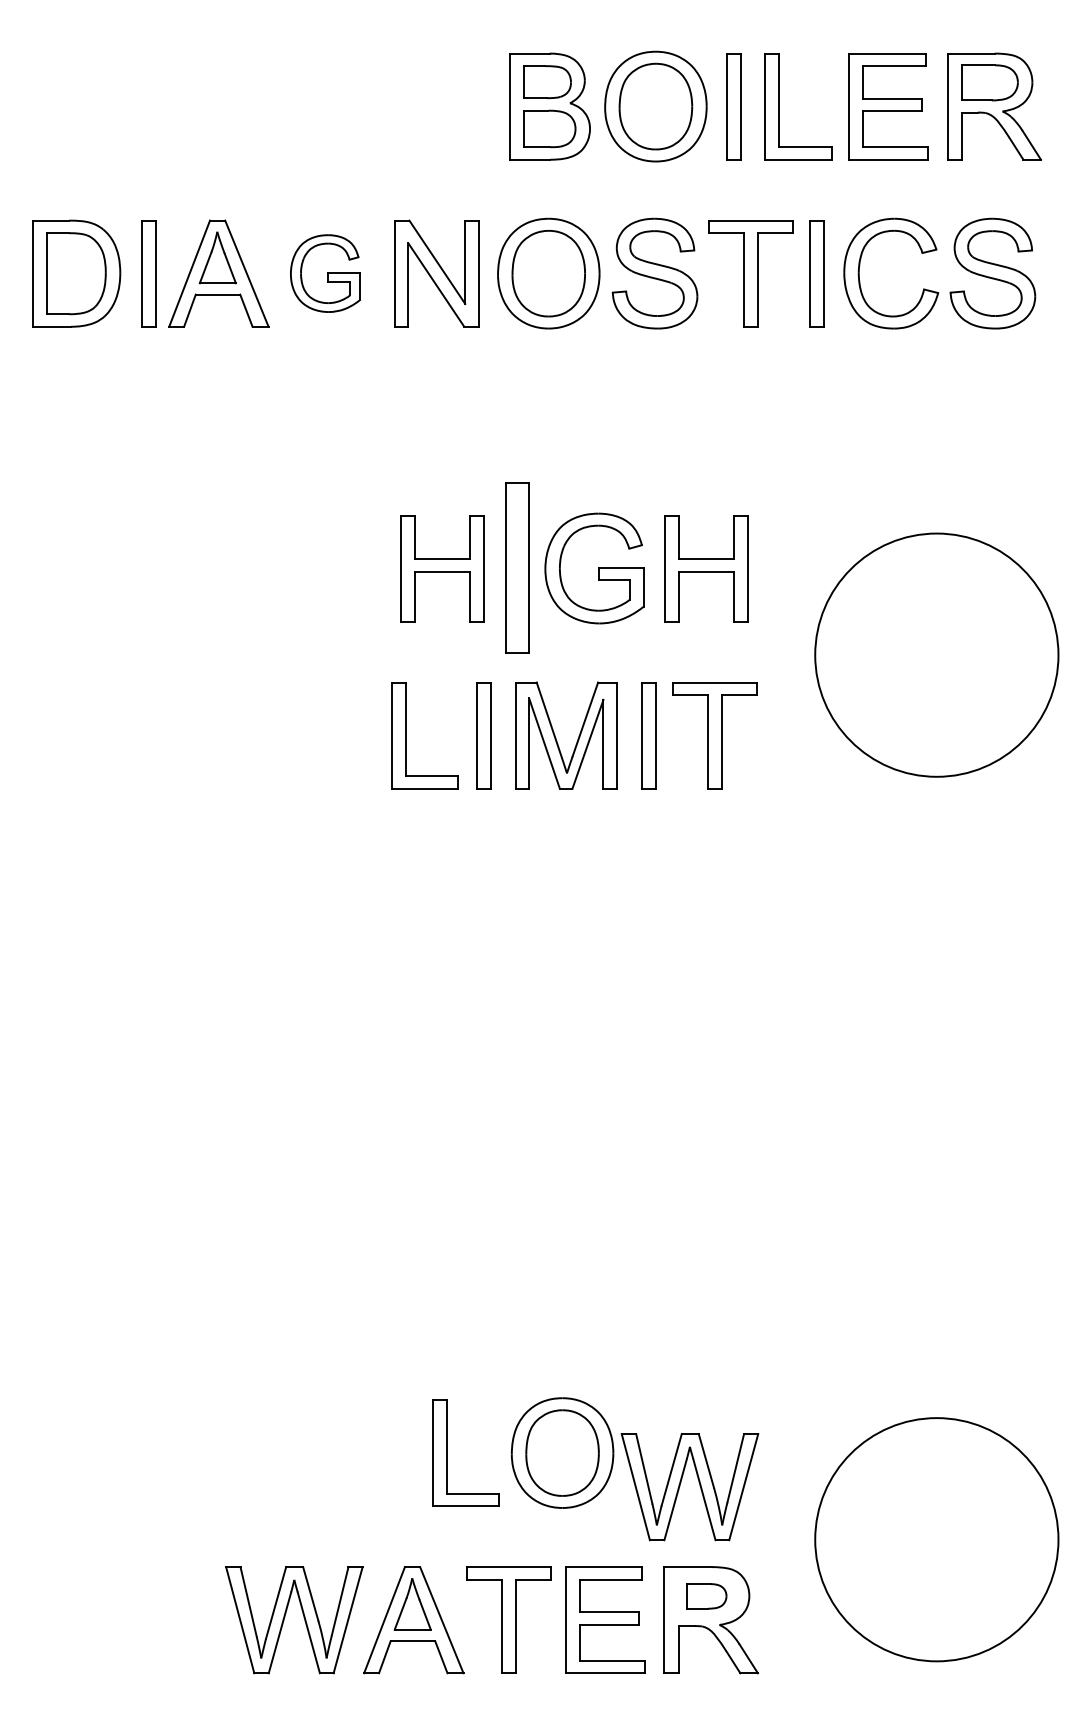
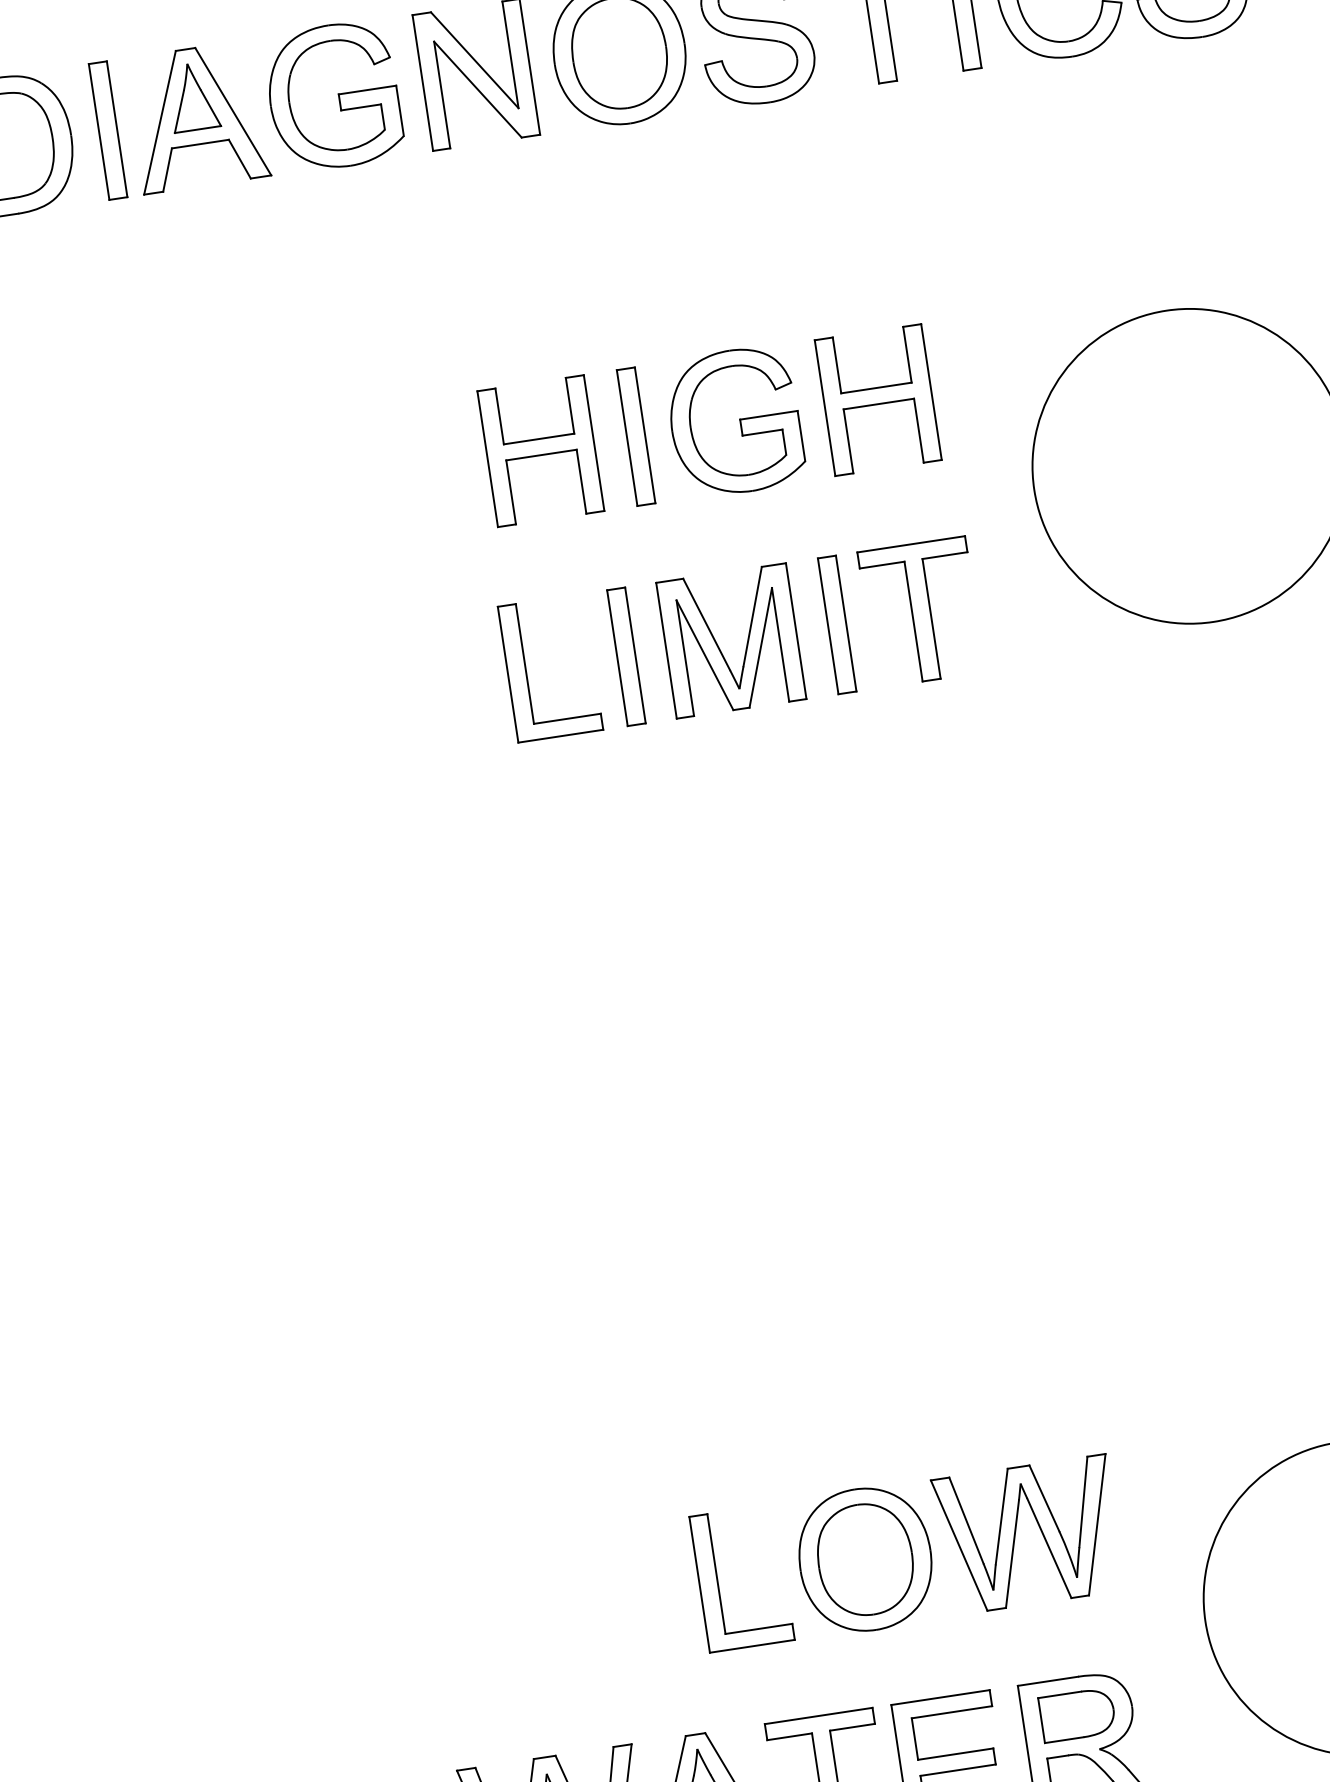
part: (324, 273) -> (332, 96), size x1.43
part: (516, 568) -> (635, 436), size x0.62
part: (680, 1486) -> (1016, 1536), moved
part: (706, 1596) -> (1077, 1715), size x1.43

